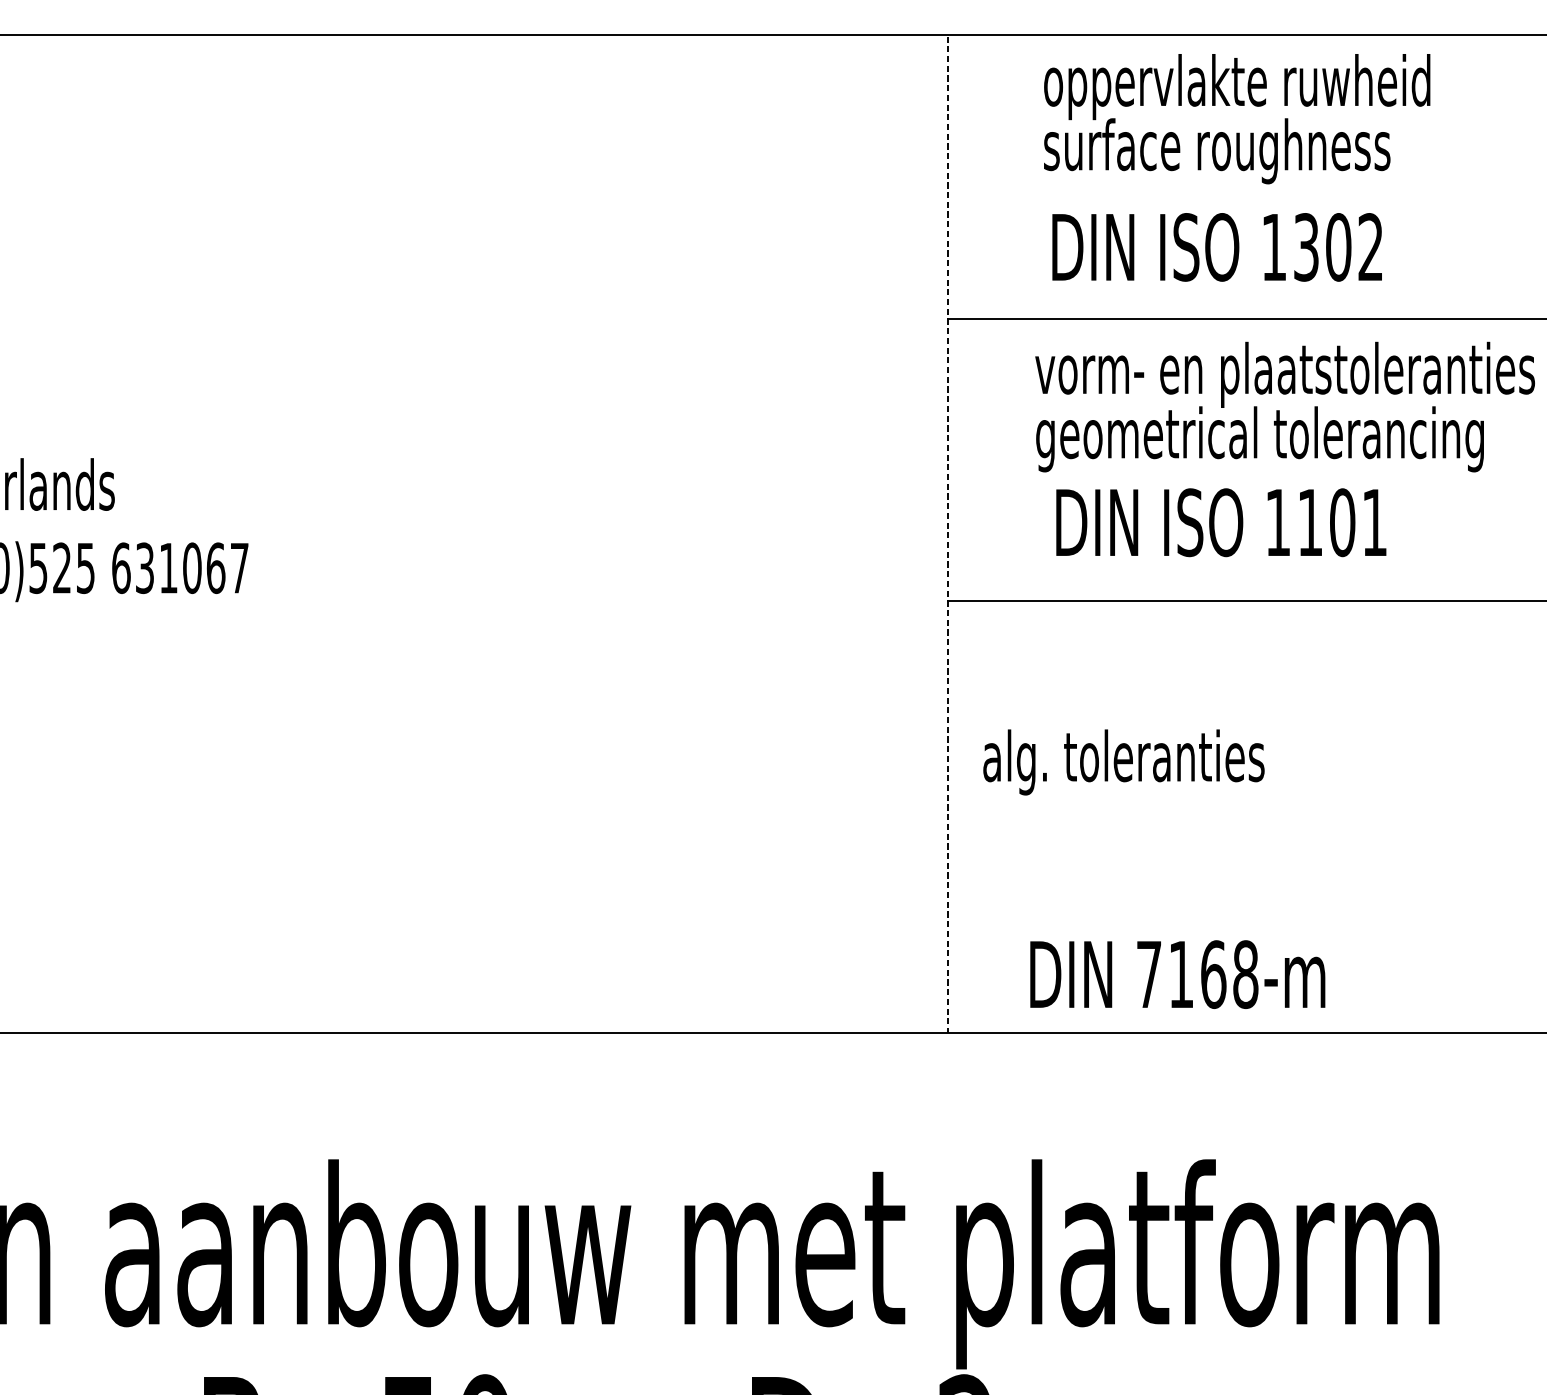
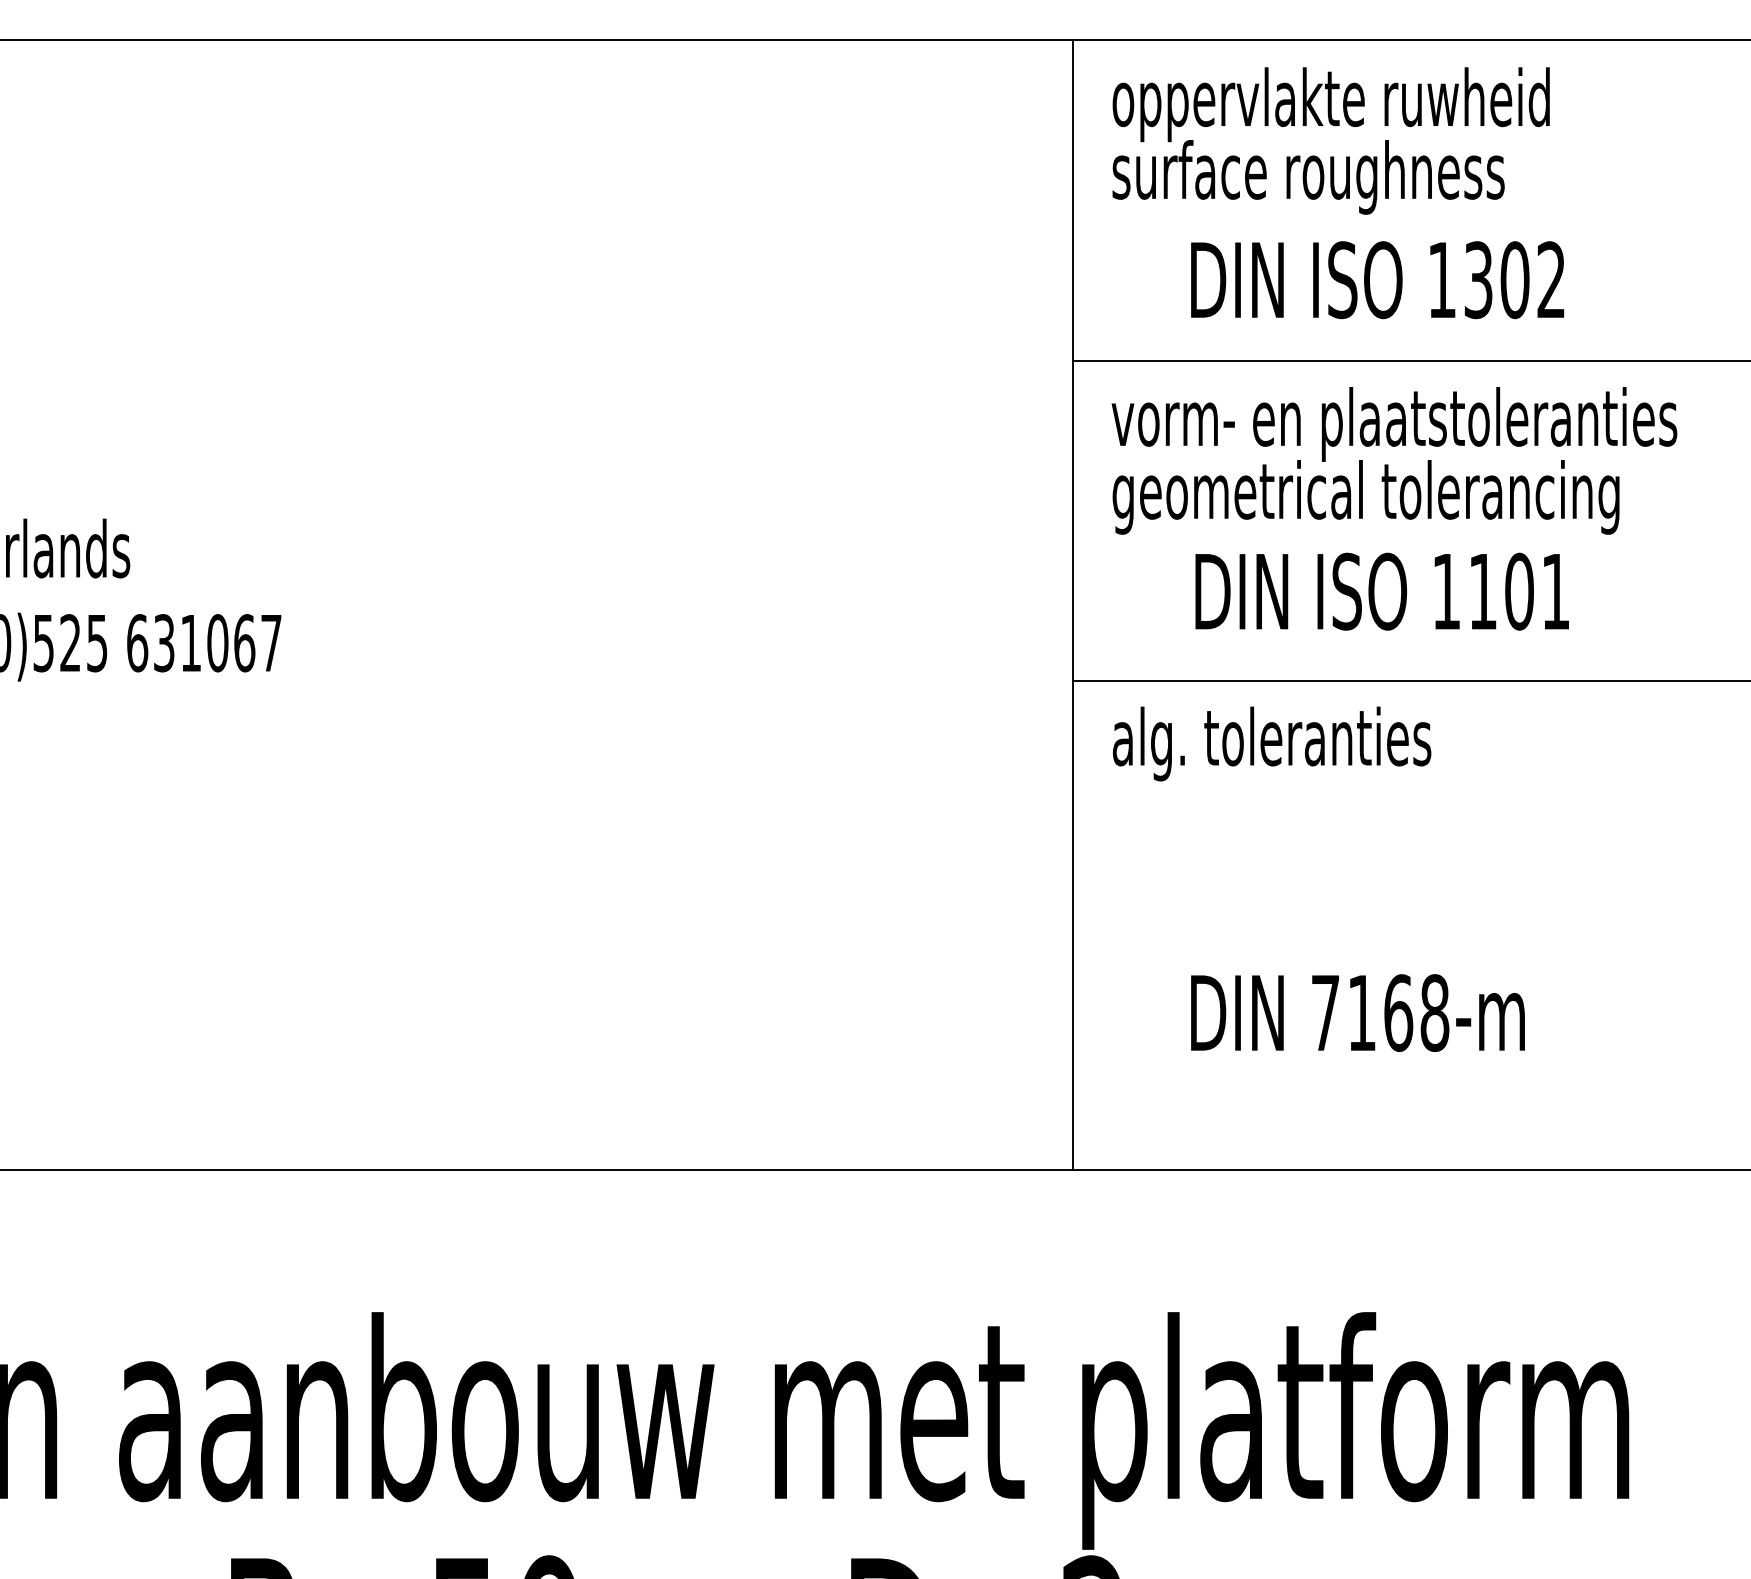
text: (1236, 118) -> (1330, 140), moved
text: (1285, 406) -> (1394, 460), moved
line: (947, 535) -> (1072, 606), dashed -> solid
text: (1124, 762) -> (1272, 743), moved
text: (1177, 974) -> (1357, 1012), moved

